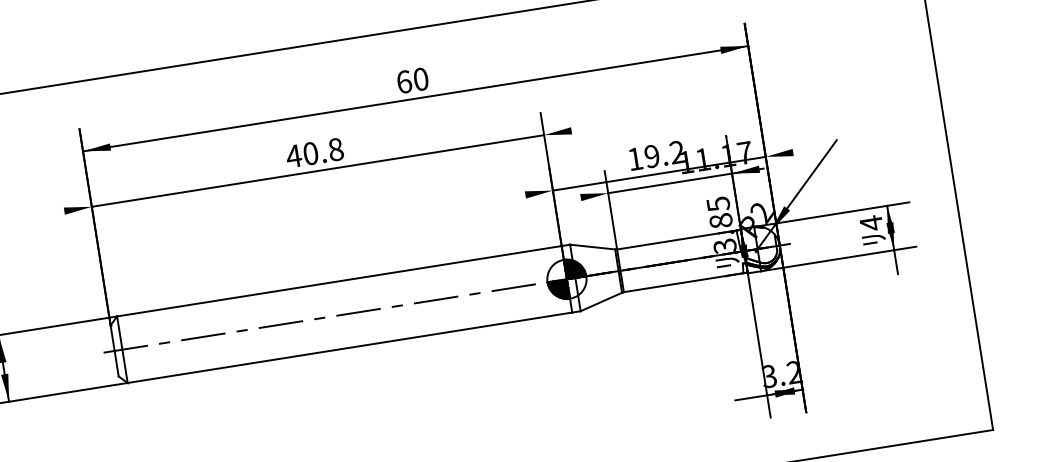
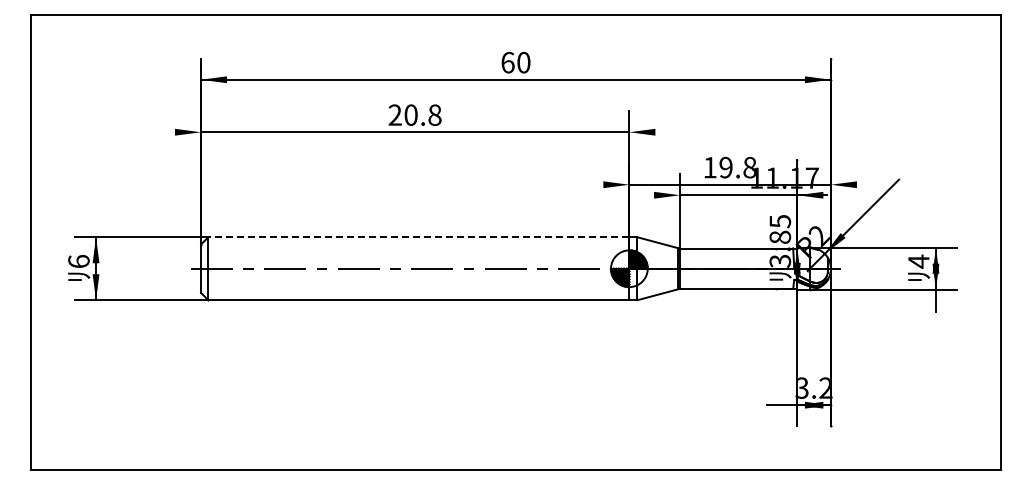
text: (676, 152) -> (749, 167), 19.2 -> 19.8
text: (294, 155) -> (395, 114), 40.8 -> 20.8
line: (339, 281) -> (418, 237), solid -> dashed

